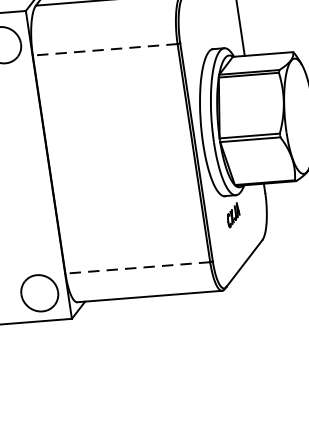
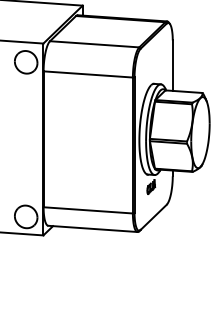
line: (105, 49) -> (88, 74), dashed -> solid
line: (138, 268) -> (88, 210), dashed -> solid

